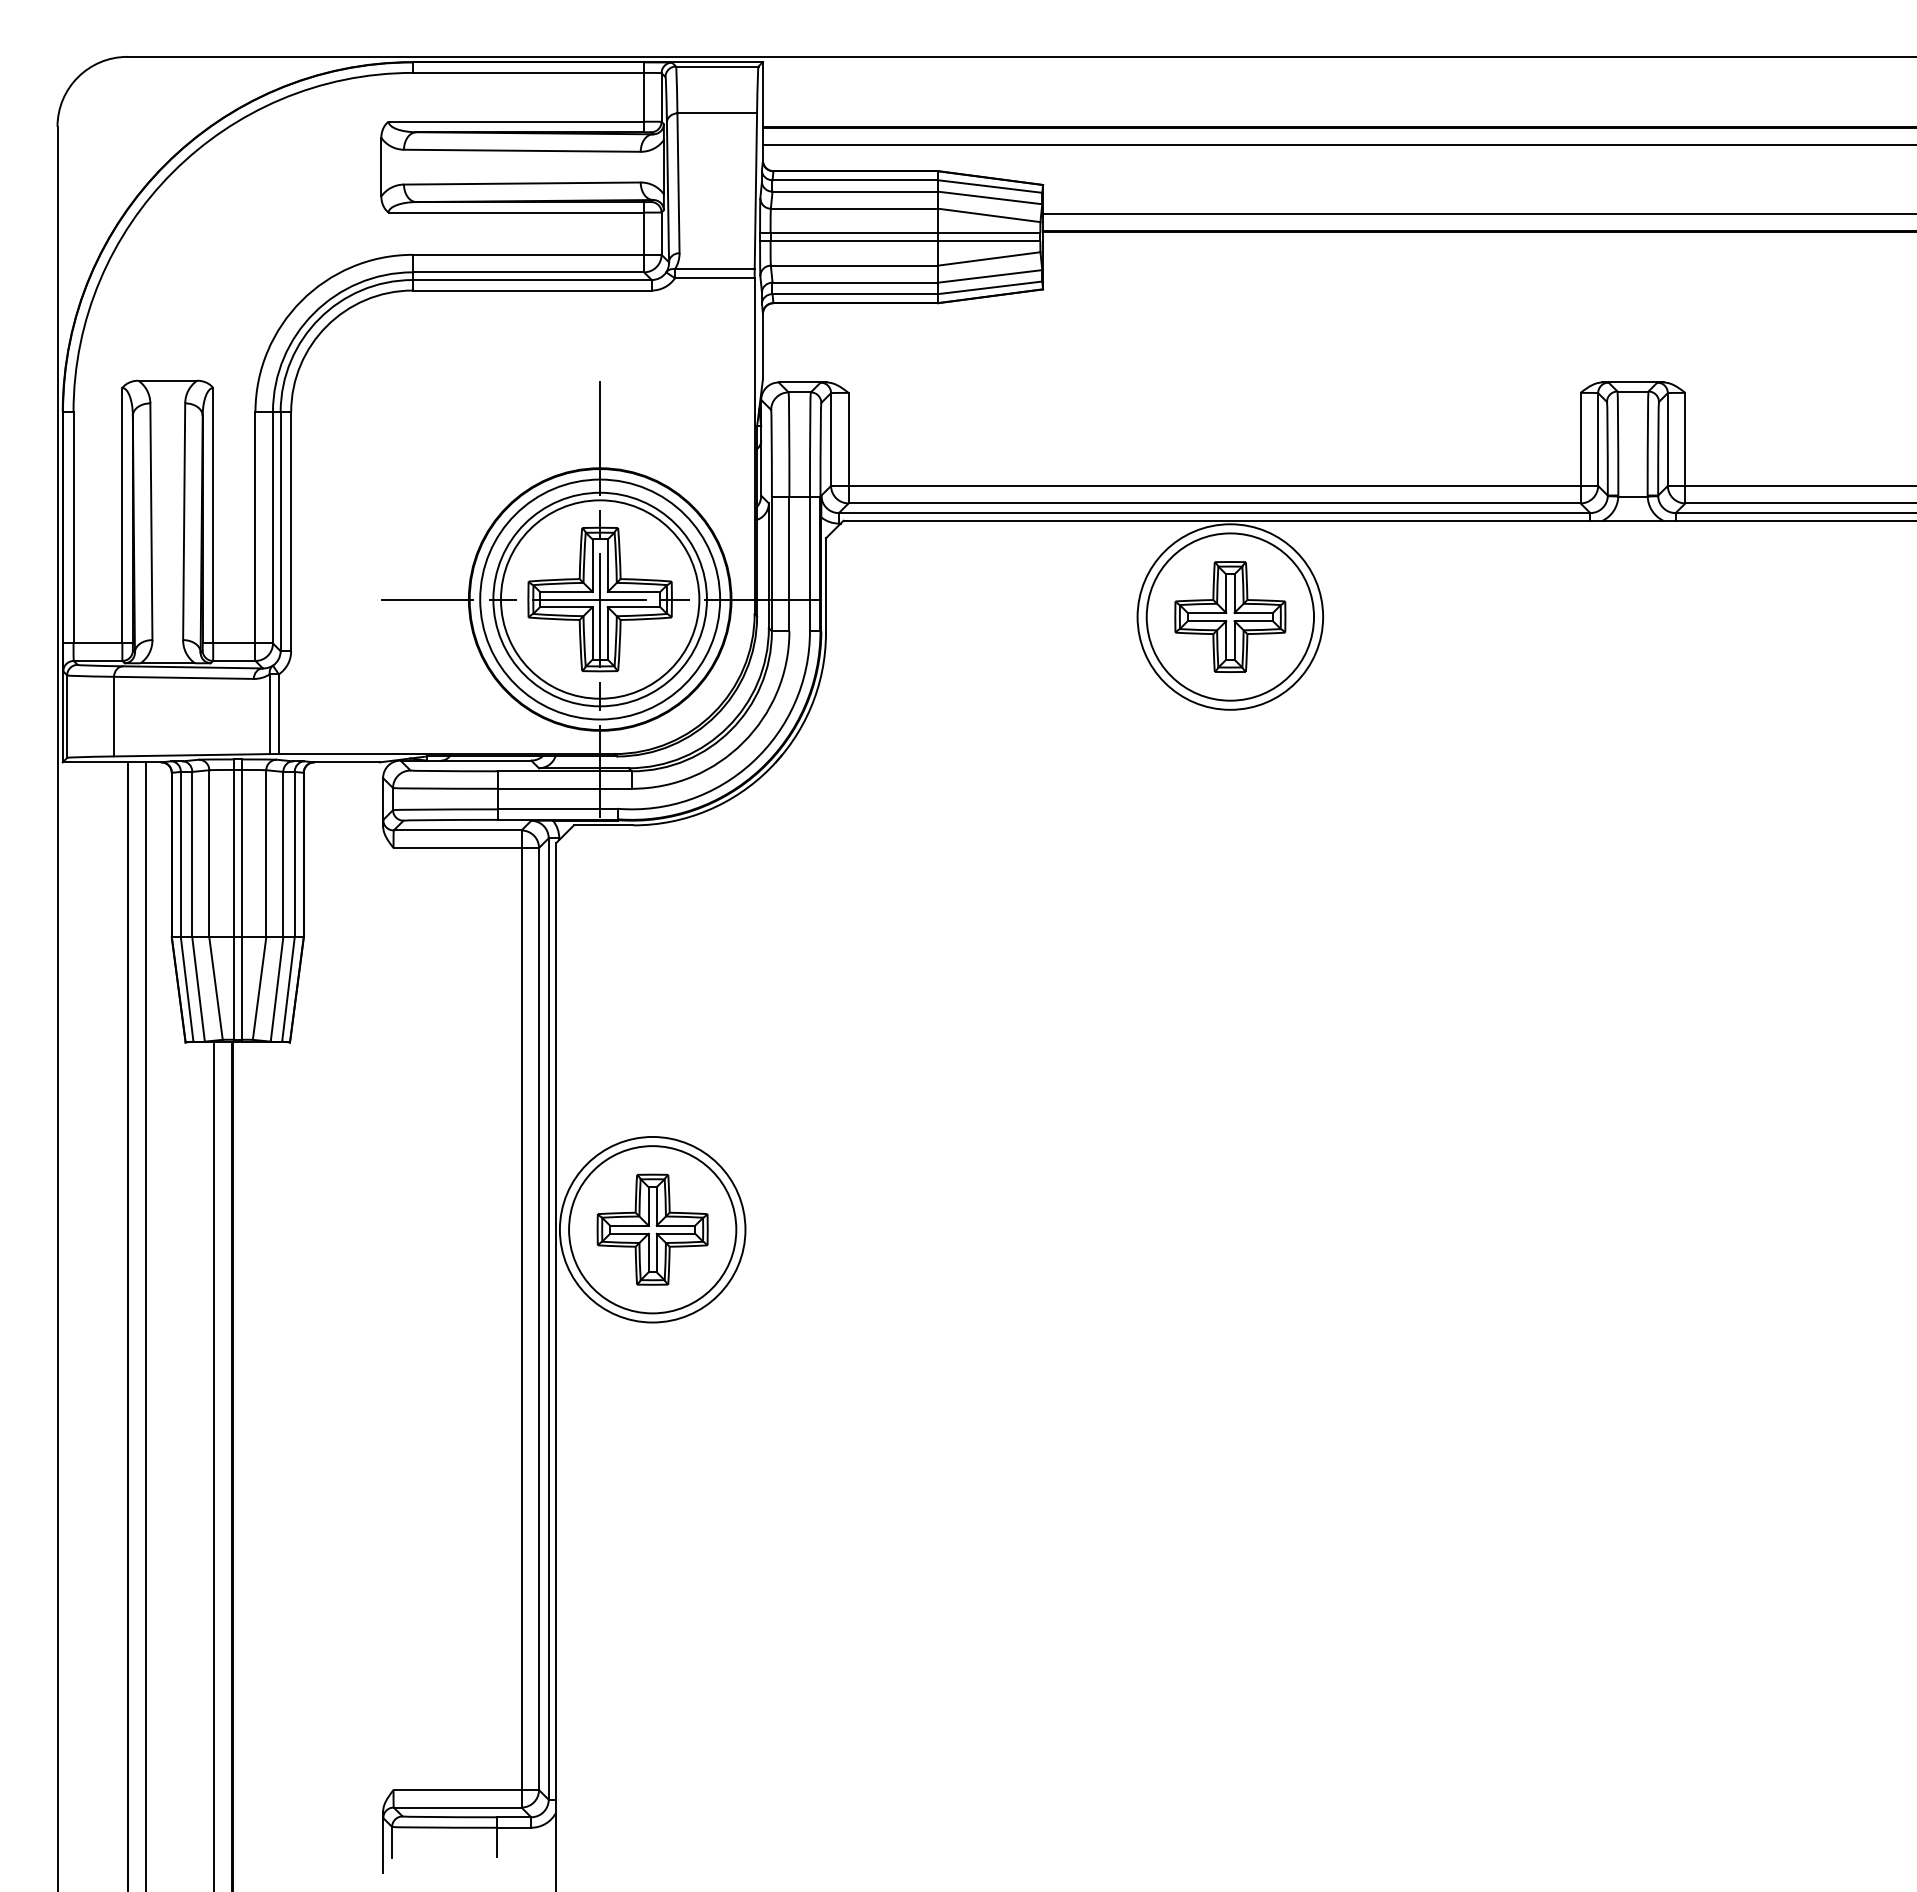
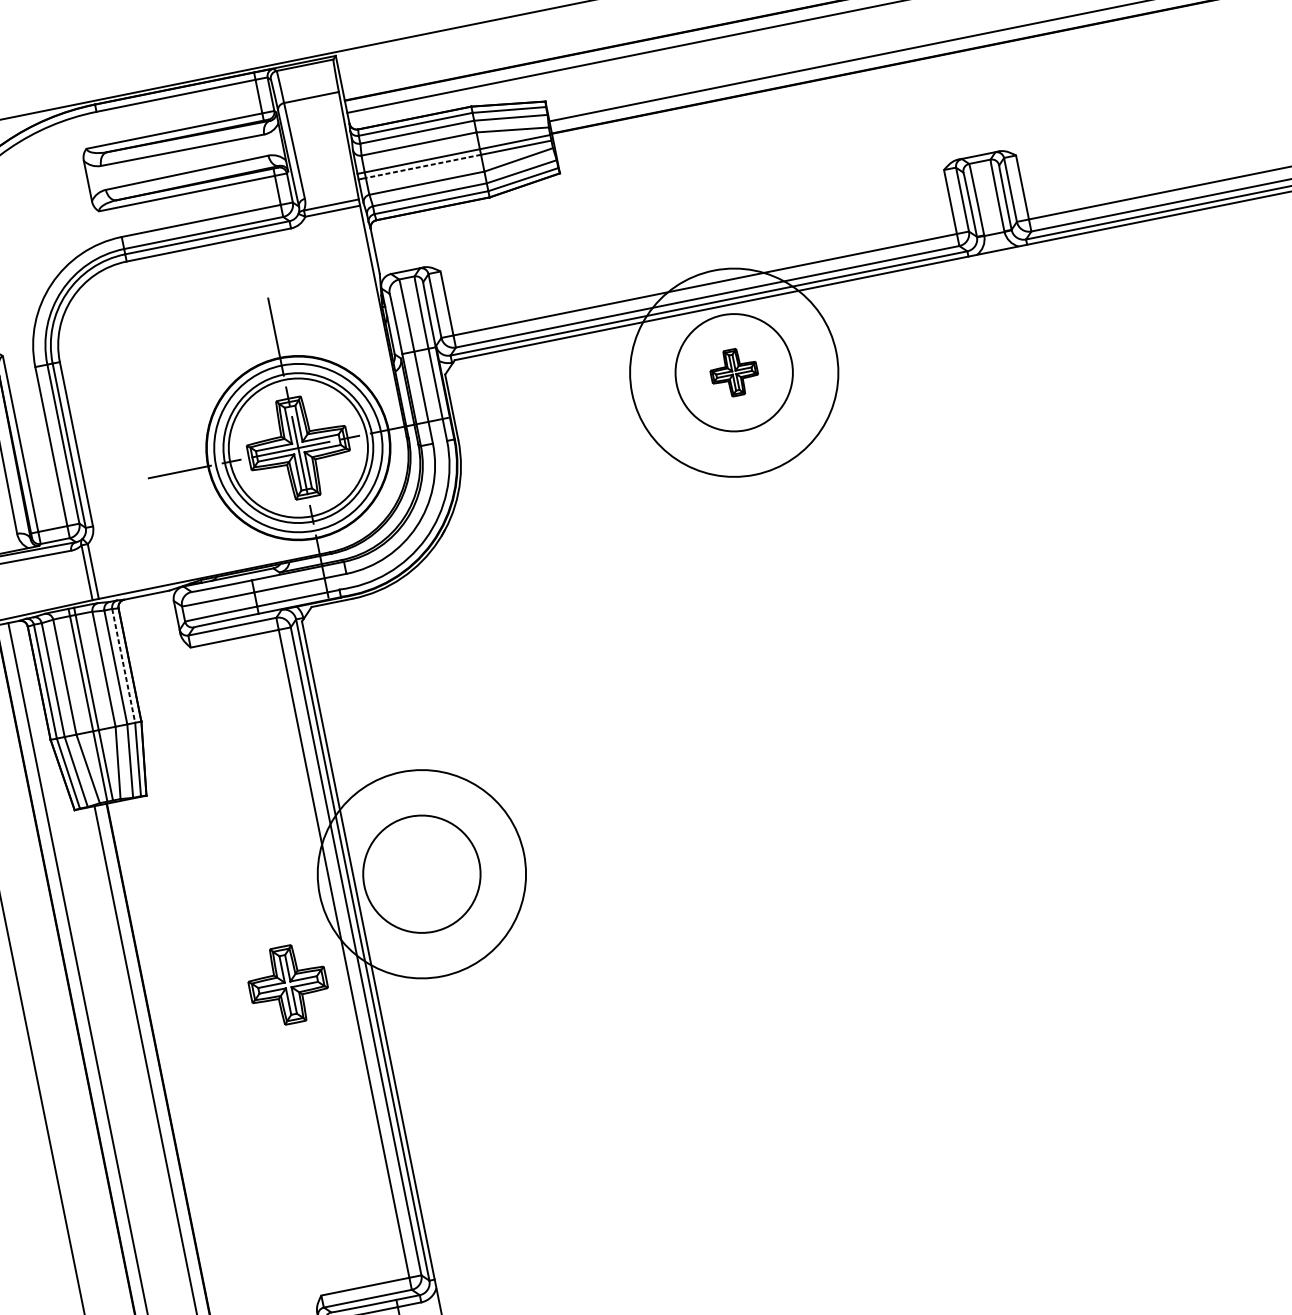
line: (854, 241) -> (423, 166), solid -> dashed
circle: (1230, 616) -> (734, 372), size x1.6
part: (1230, 616) -> (734, 372), size x0.6
line: (294, 854) -> (123, 665), solid -> dashed
circle: (652, 1229) -> (421, 874), size x1.6
part: (652, 1229) -> (288, 984), moved

